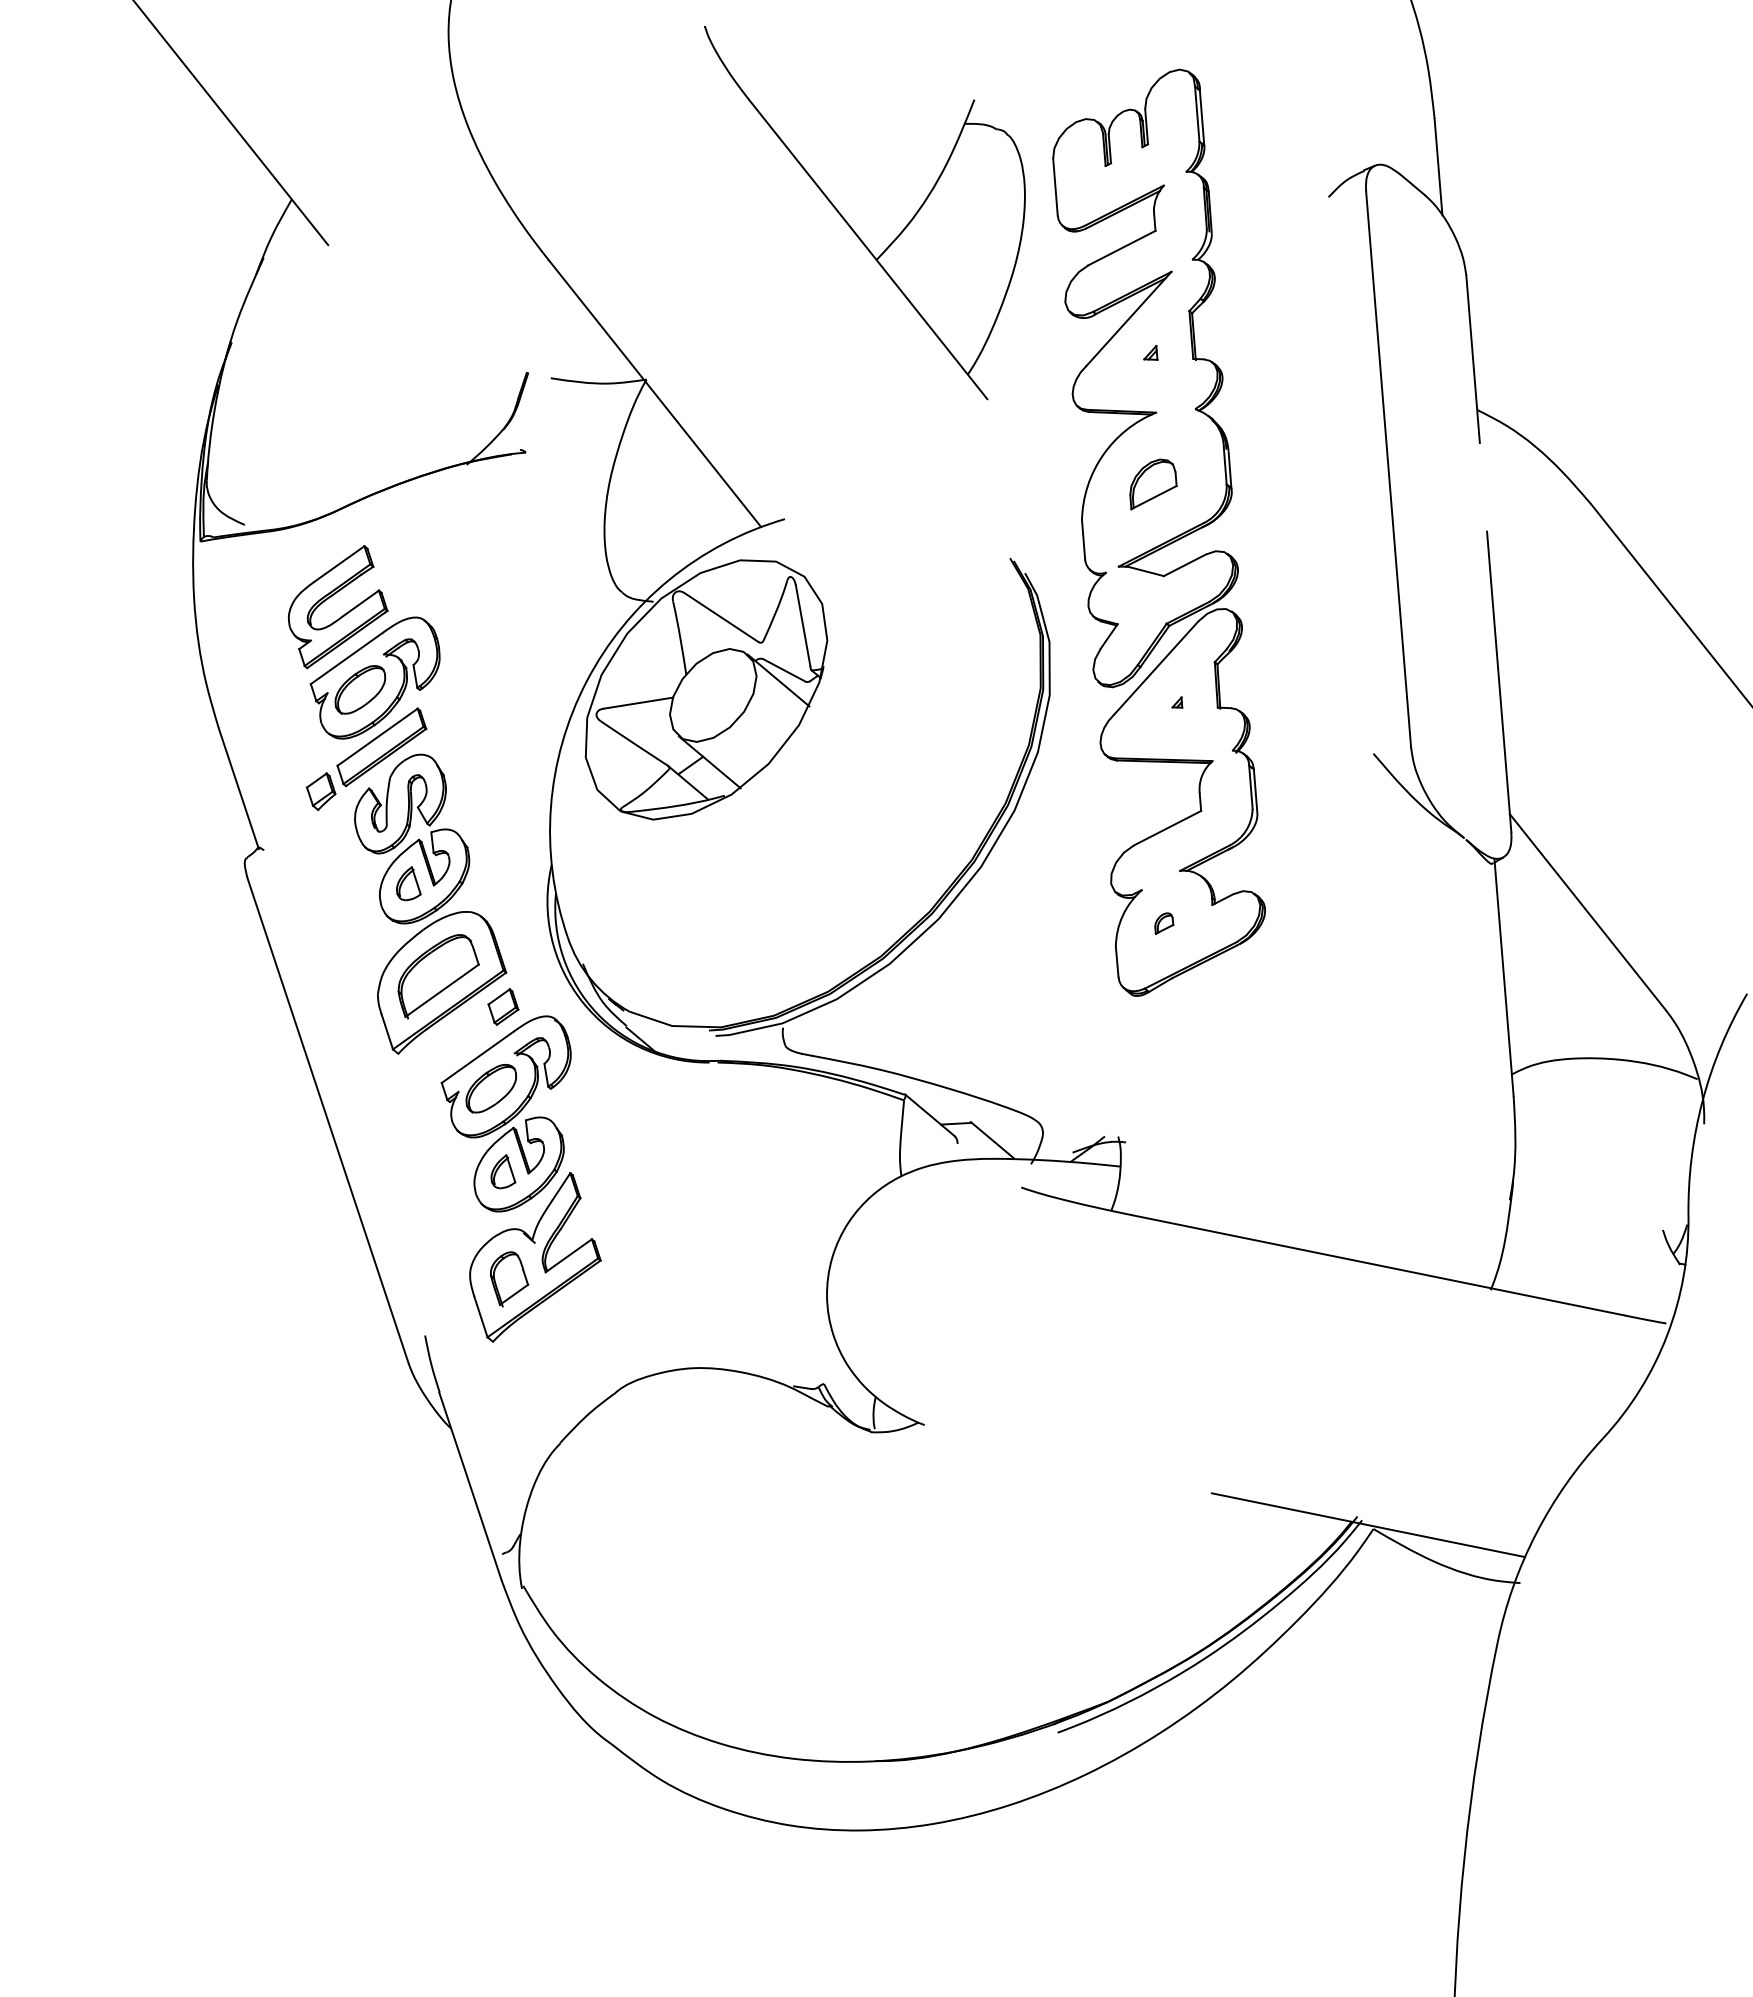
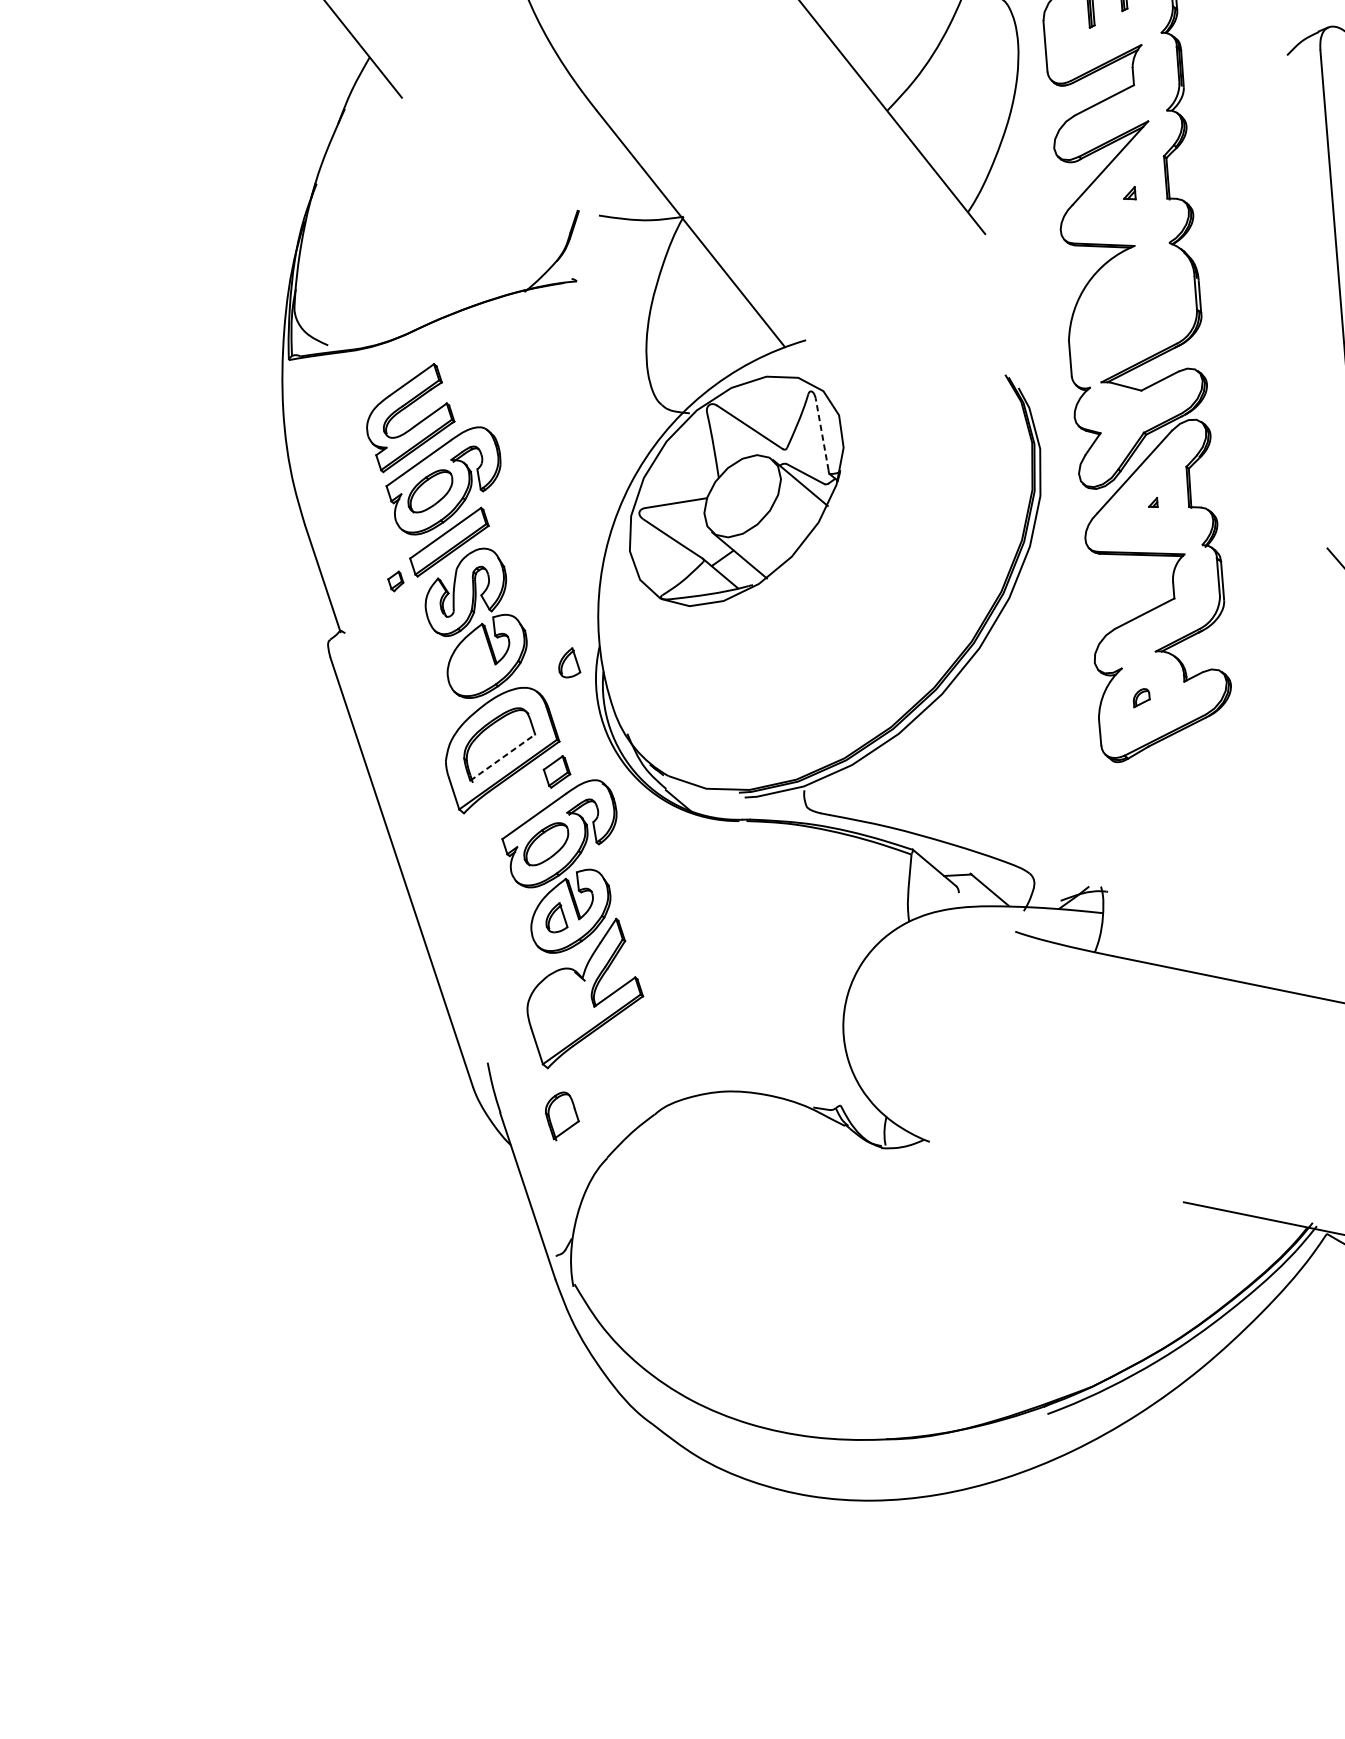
part: (1153, 484) -> (1132, 309), removed
line: (803, 625) -> (822, 434), solid -> dashed
part: (321, 791) -> (396, 581), size x0.6
part: (408, 883) -> (569, 662), moved
line: (442, 990) -> (503, 757), solid -> dashed
part: (509, 1279) -> (562, 1116), moved

